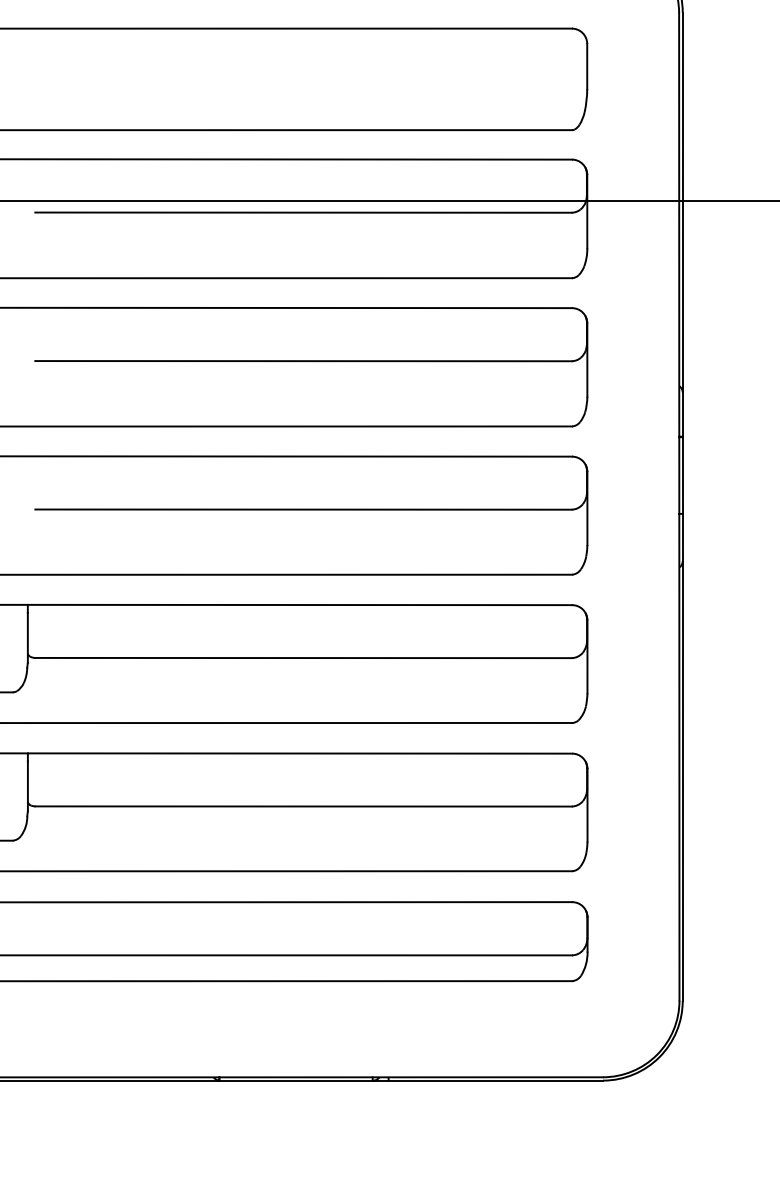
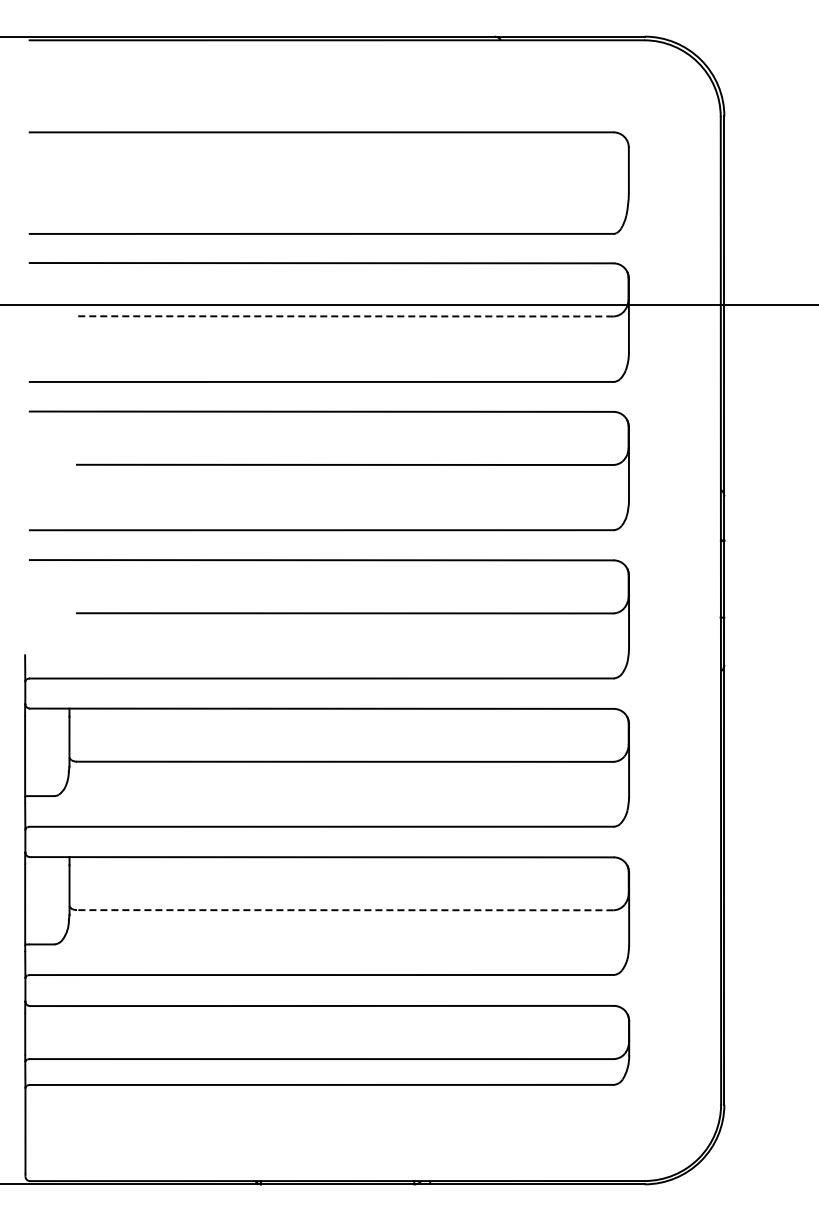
line: (302, 212) -> (344, 316), solid -> dashed
line: (302, 806) -> (344, 910), solid -> dashed

